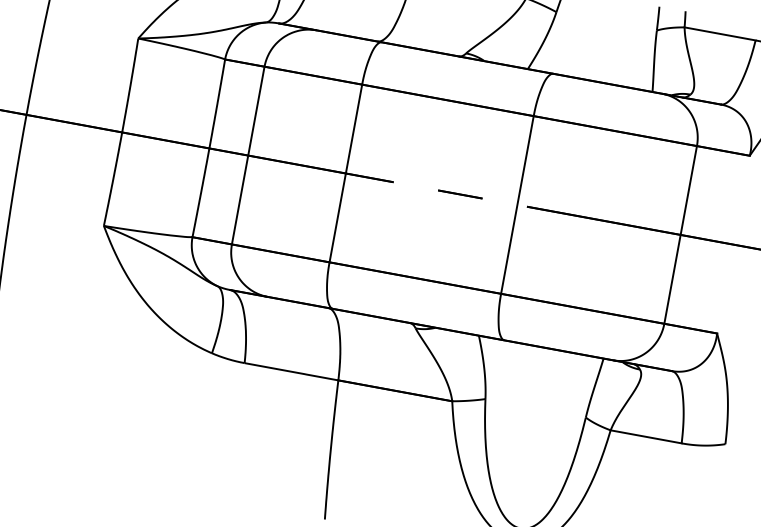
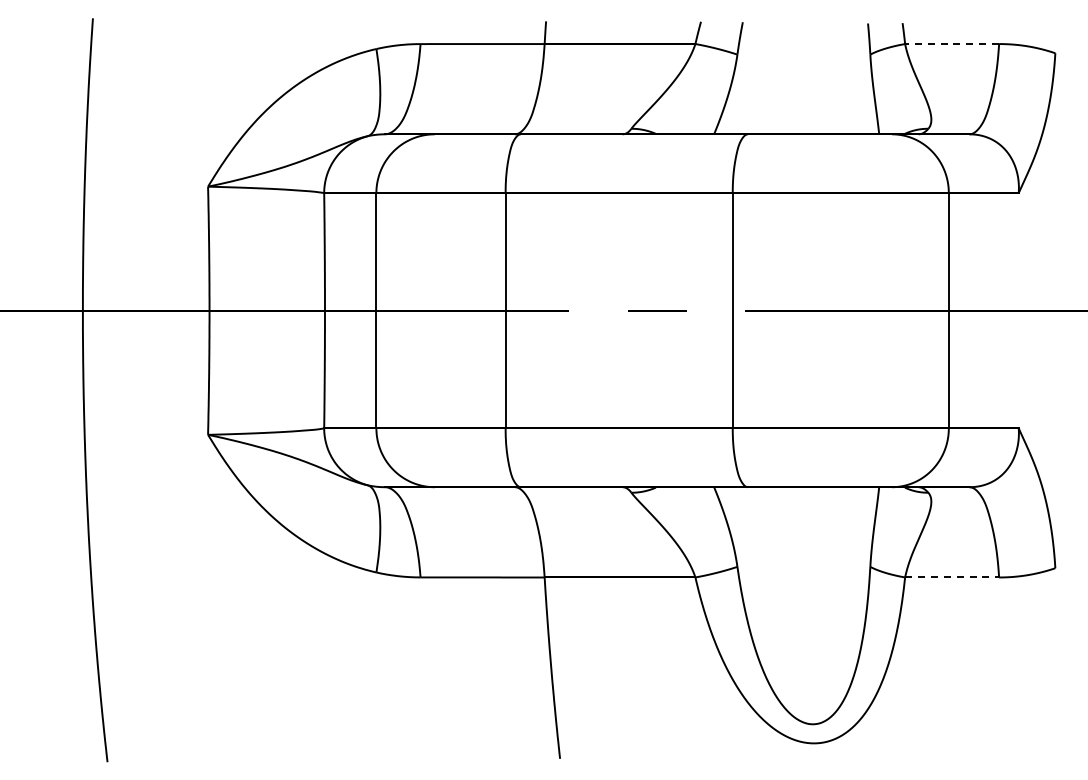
line: (720, 34) -> (952, 44), solid -> dashed
line: (646, 436) -> (952, 577), solid -> dashed

